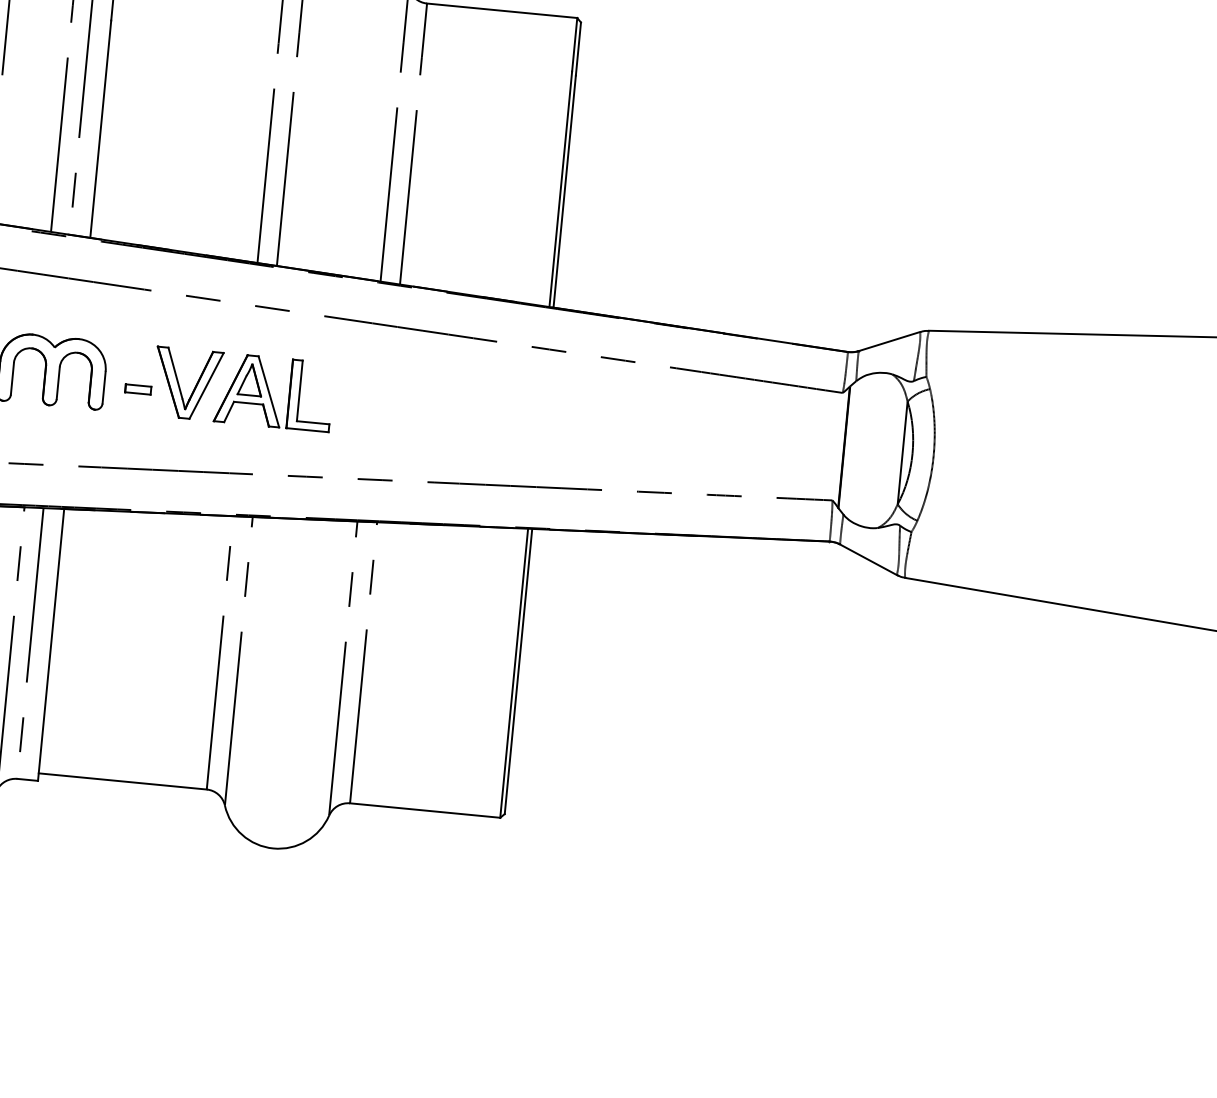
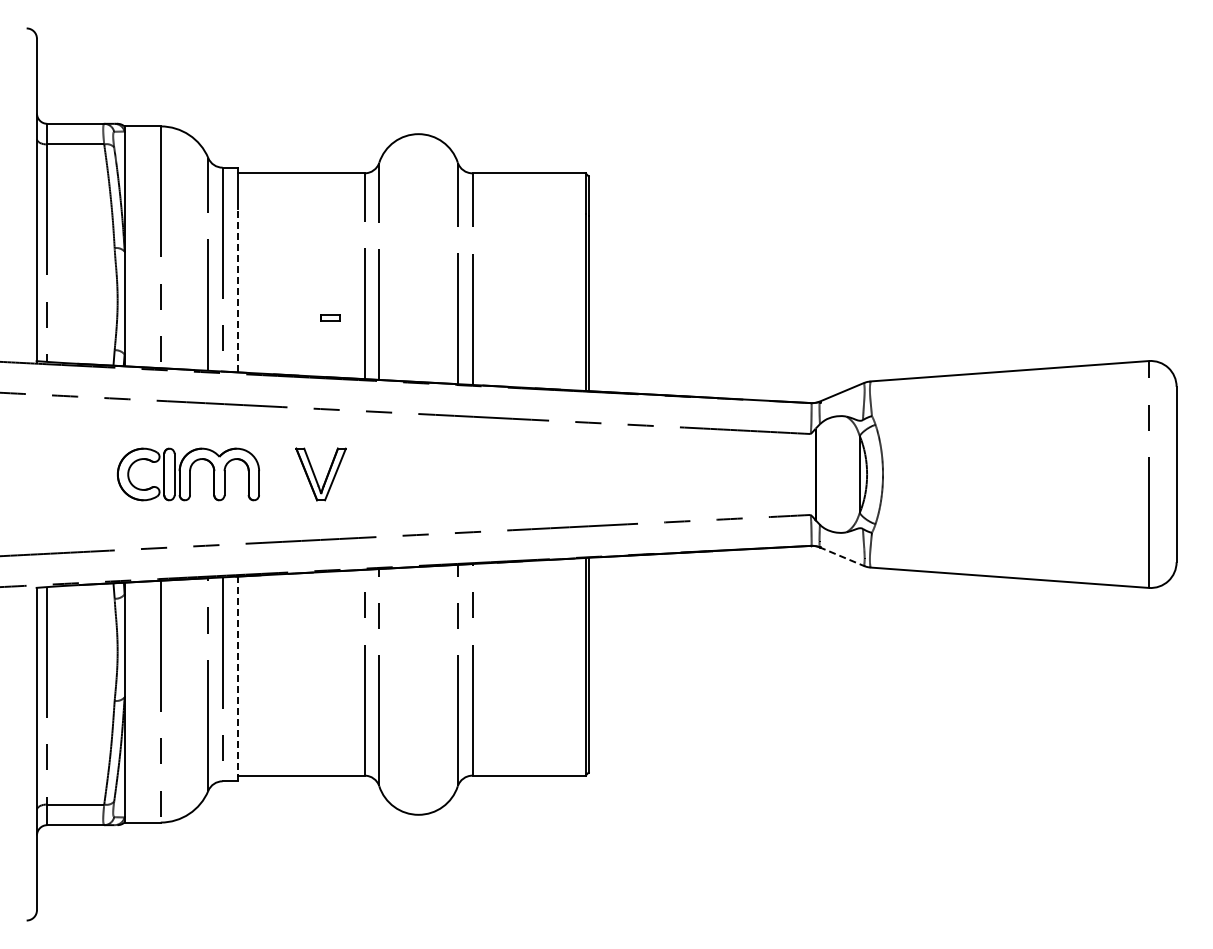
line: (101, 129) -> (238, 290), solid -> dashed
part: (137, 388) -> (330, 317), moved
part: (274, 392) -> (386, 474), removed
line: (869, 559) -> (842, 556), solid -> dashed
line: (51, 644) -> (238, 678), solid -> dashed

